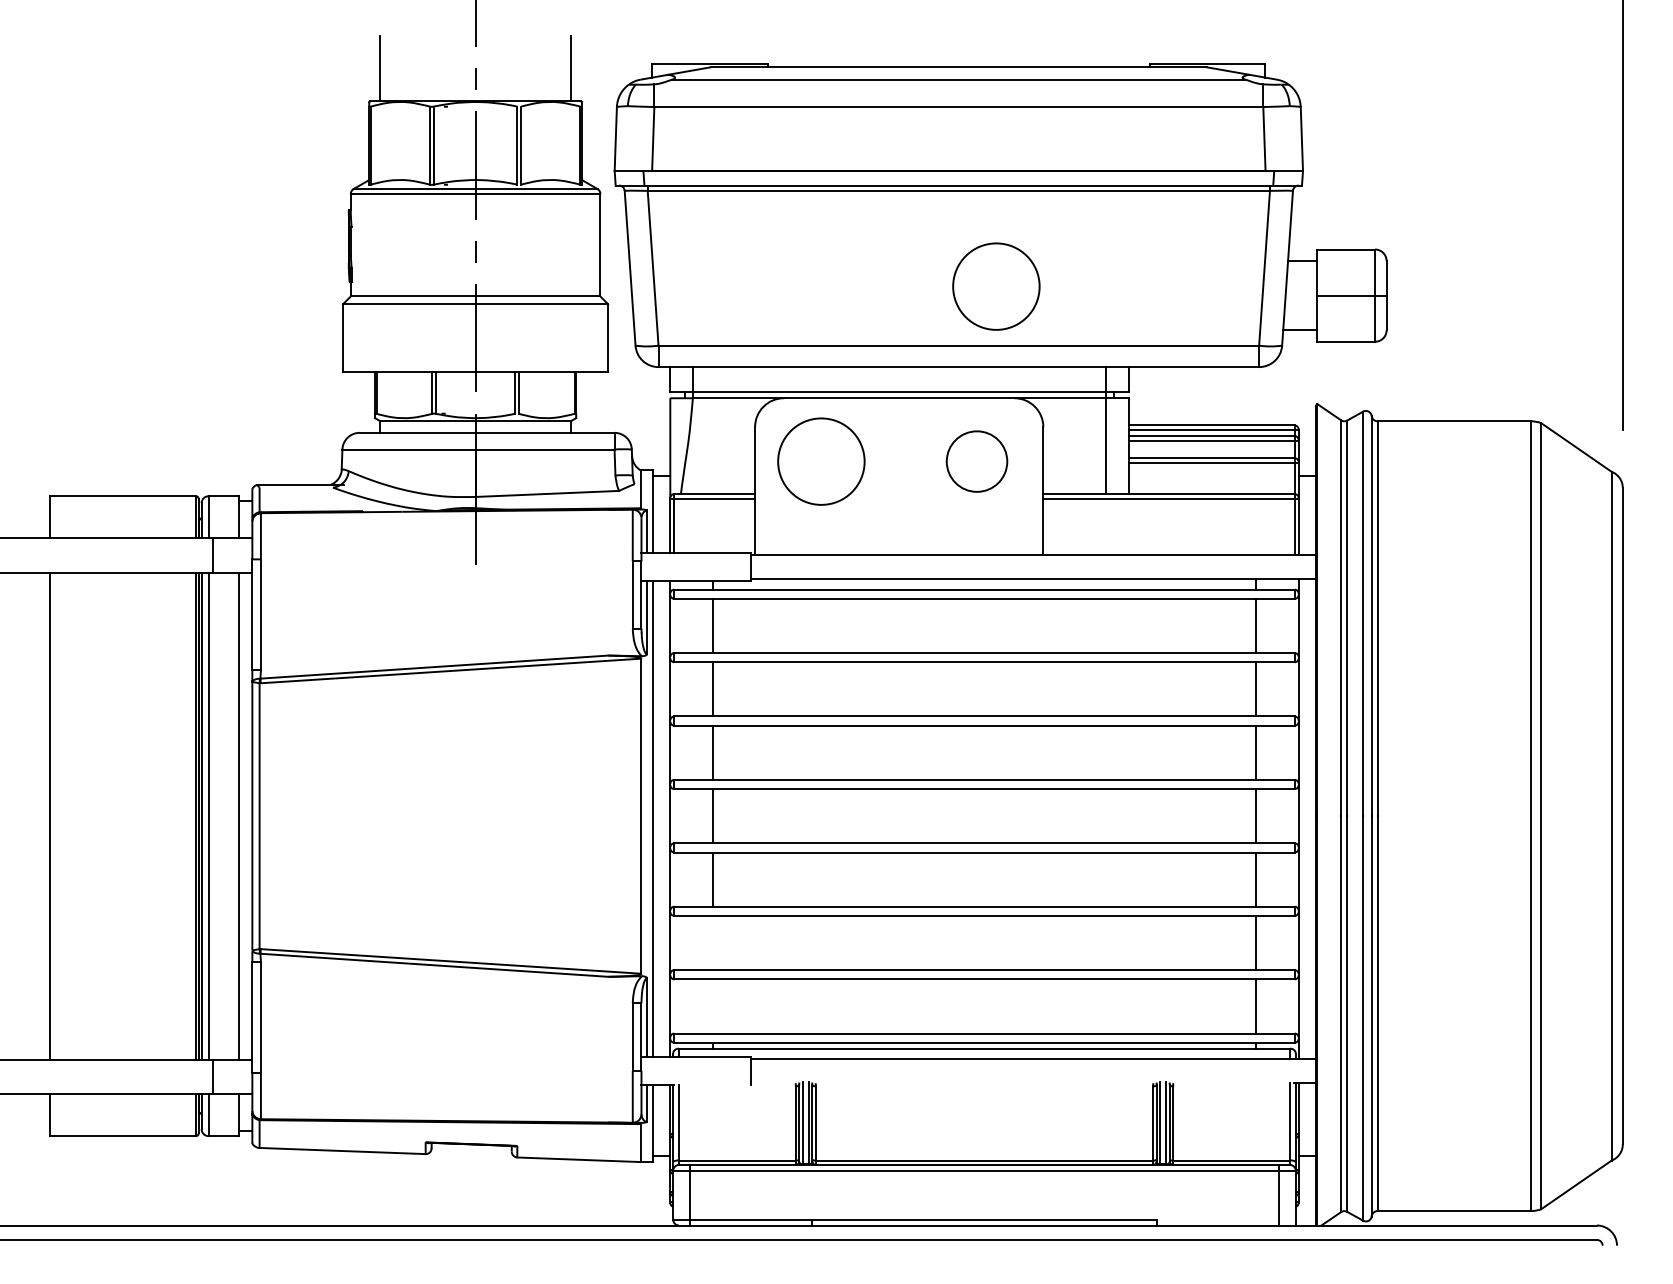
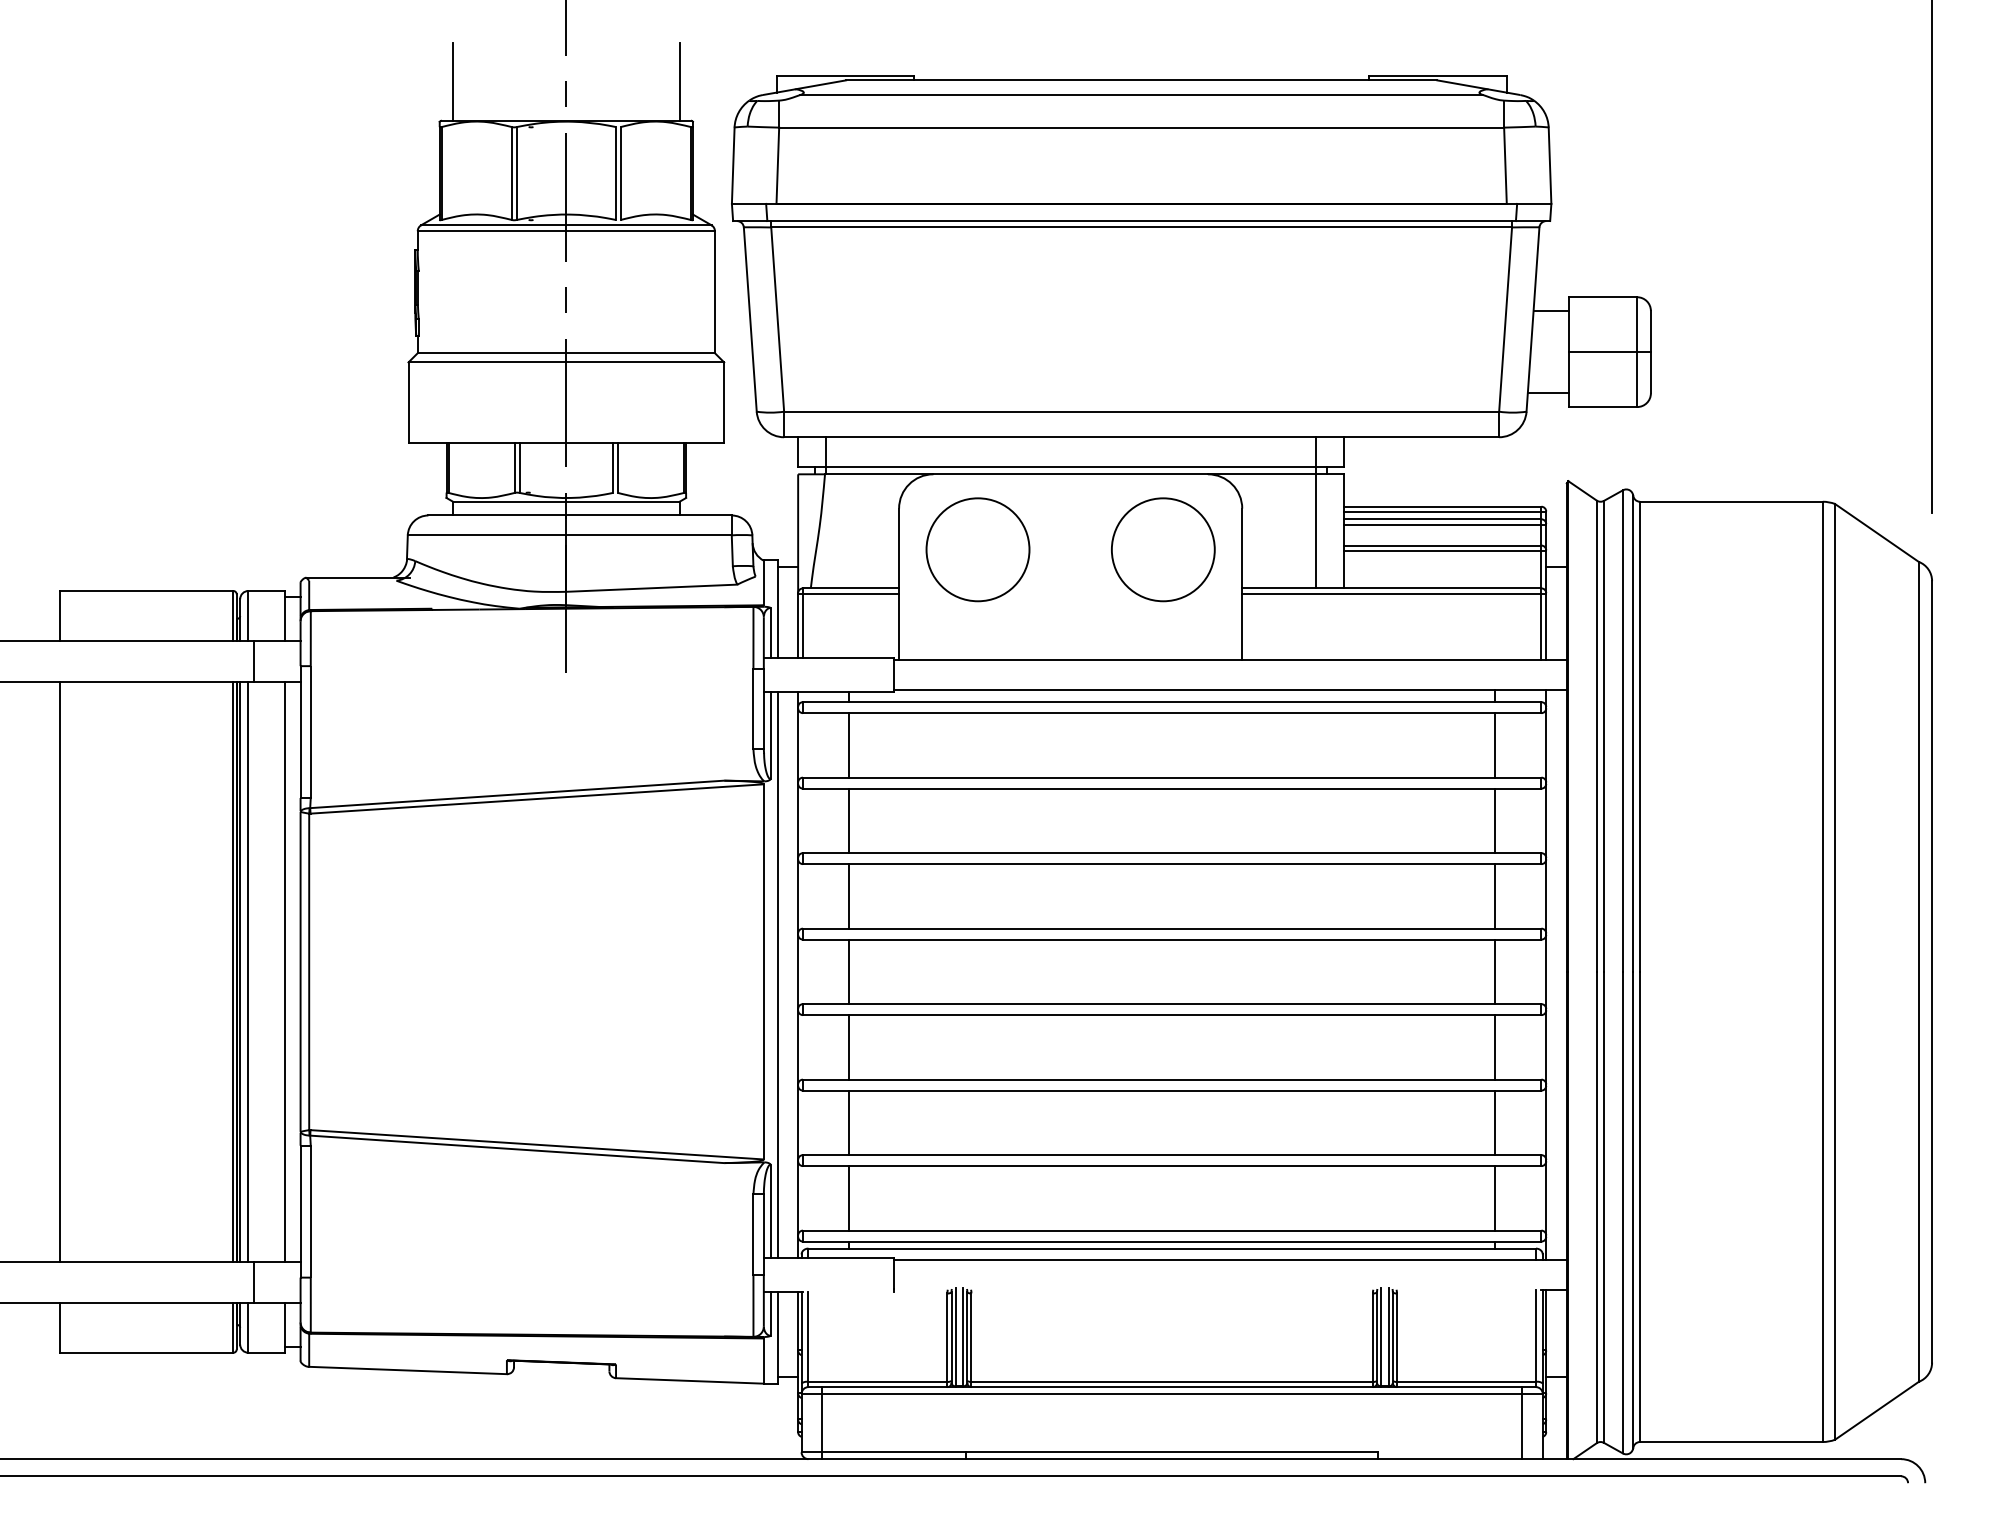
circle: (996, 286) -> (1186, 341), removed
circle: (976, 461) -> (1162, 549), size x1.43
line: (713, 942) -> (849, 1122), added
line: (713, 1006) -> (849, 1198), added

